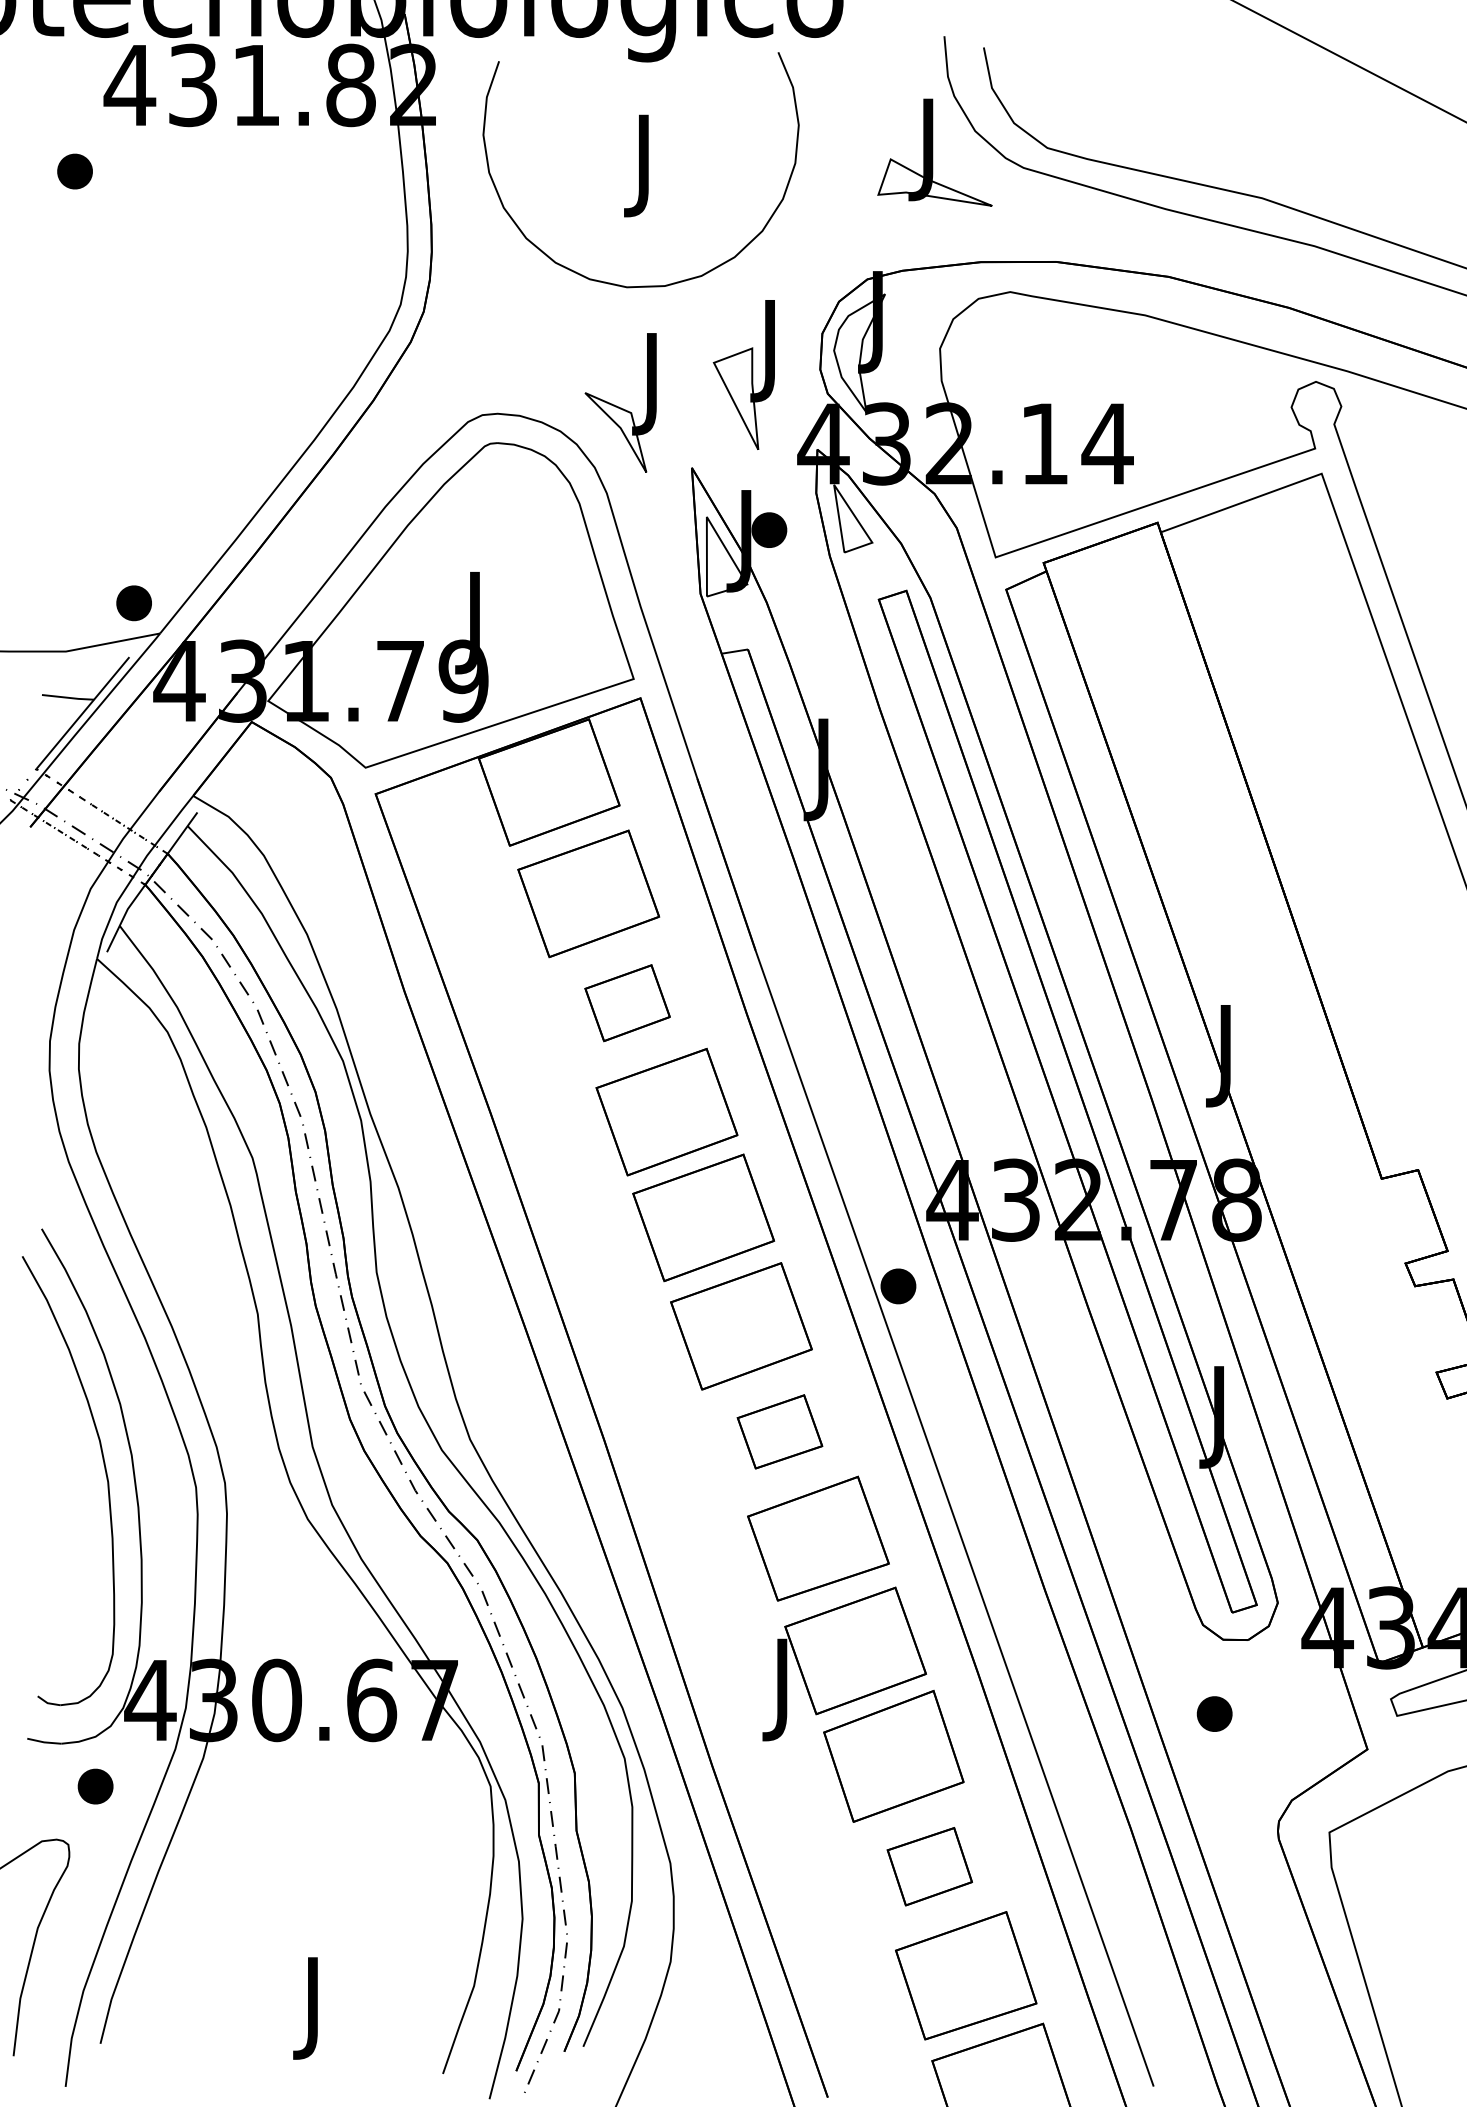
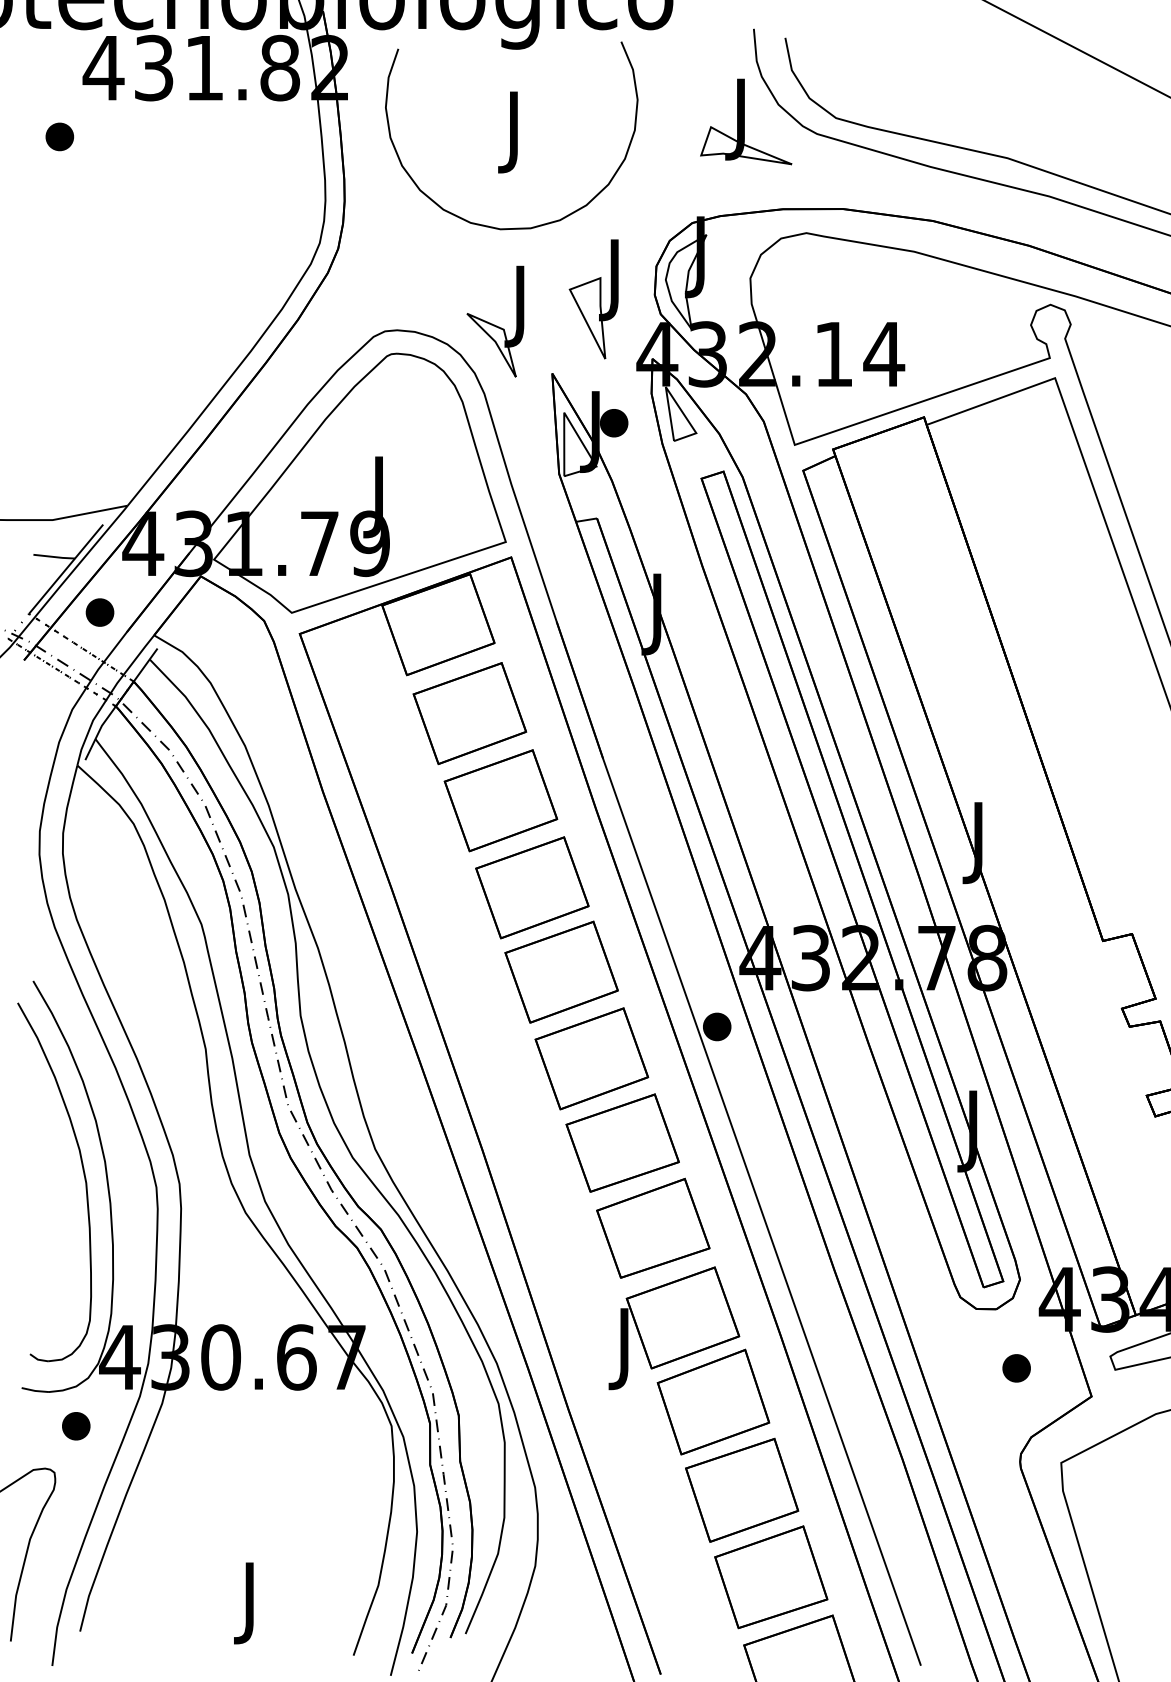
part: (133, 603) -> (99, 612), moved
part: (627, 1002) -> (500, 800), size x1.67
part: (779, 1431) -> (622, 1142), size x1.67
part: (1214, 1714) -> (1016, 1368), moved
part: (930, 1865) -> (742, 1489), size x1.67

